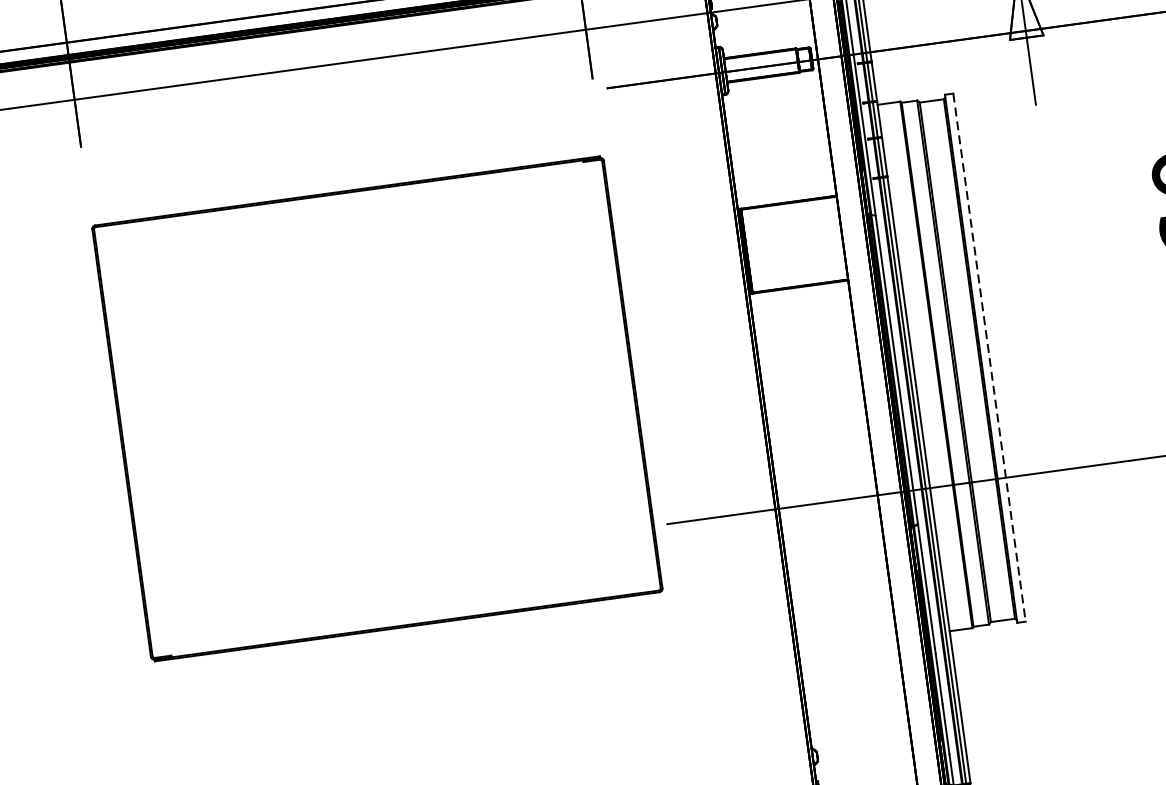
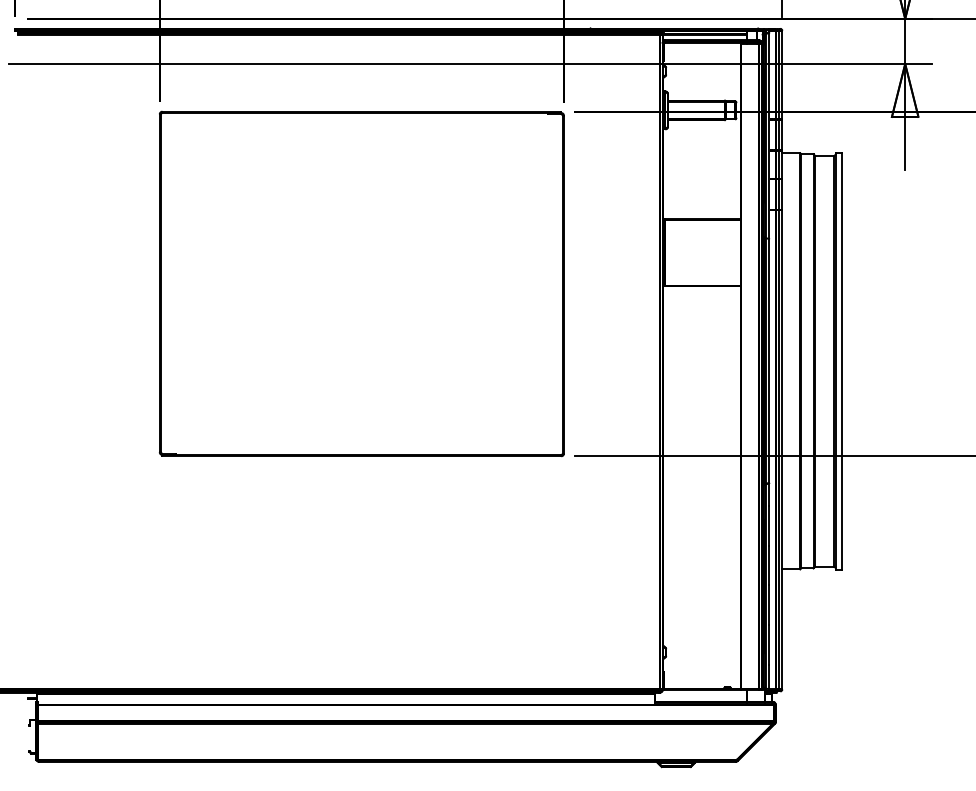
line: (989, 357) -> (842, 361), dashed -> solid
part: (376, 408) -> (361, 283), moved

